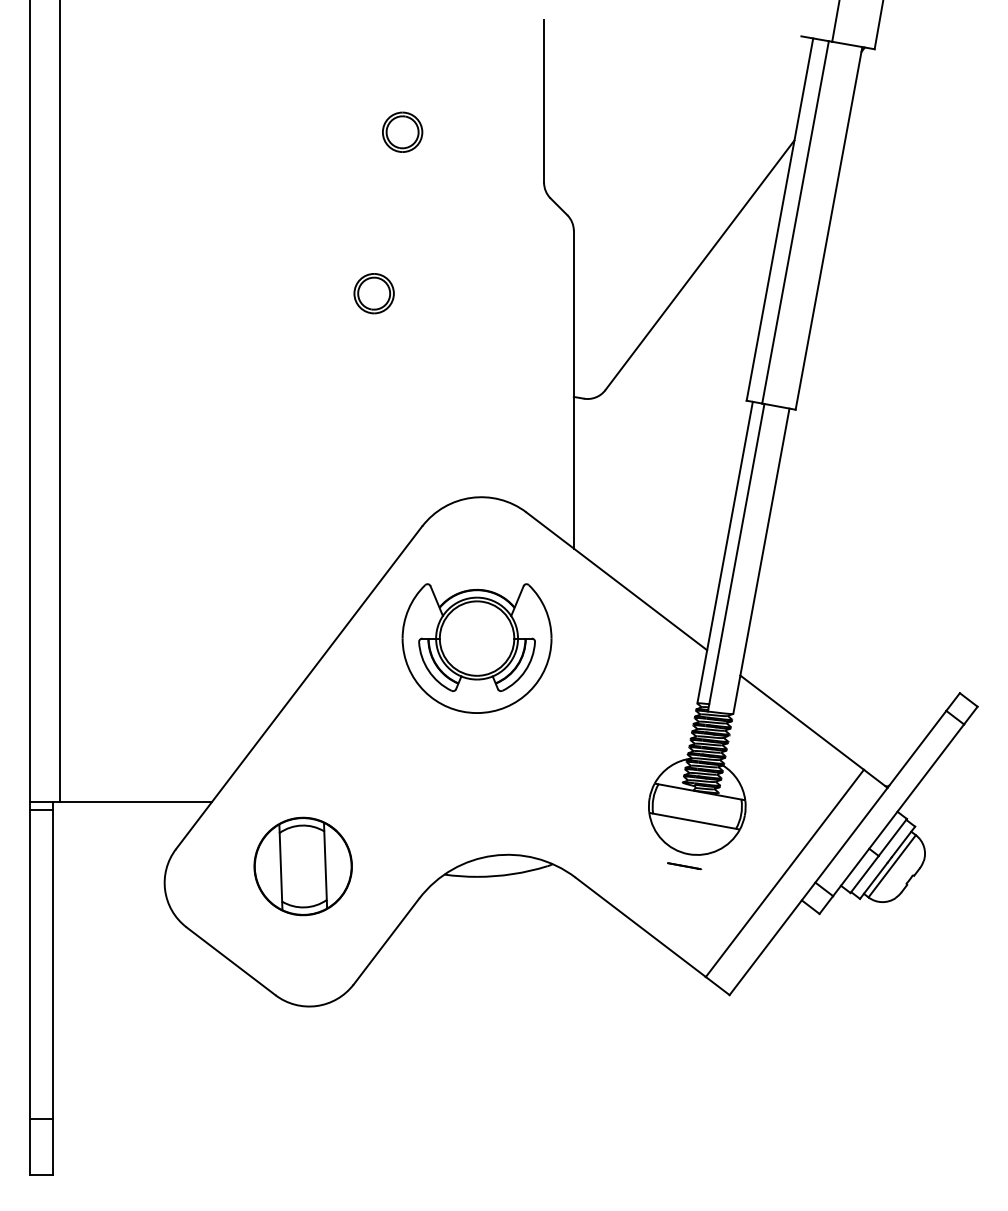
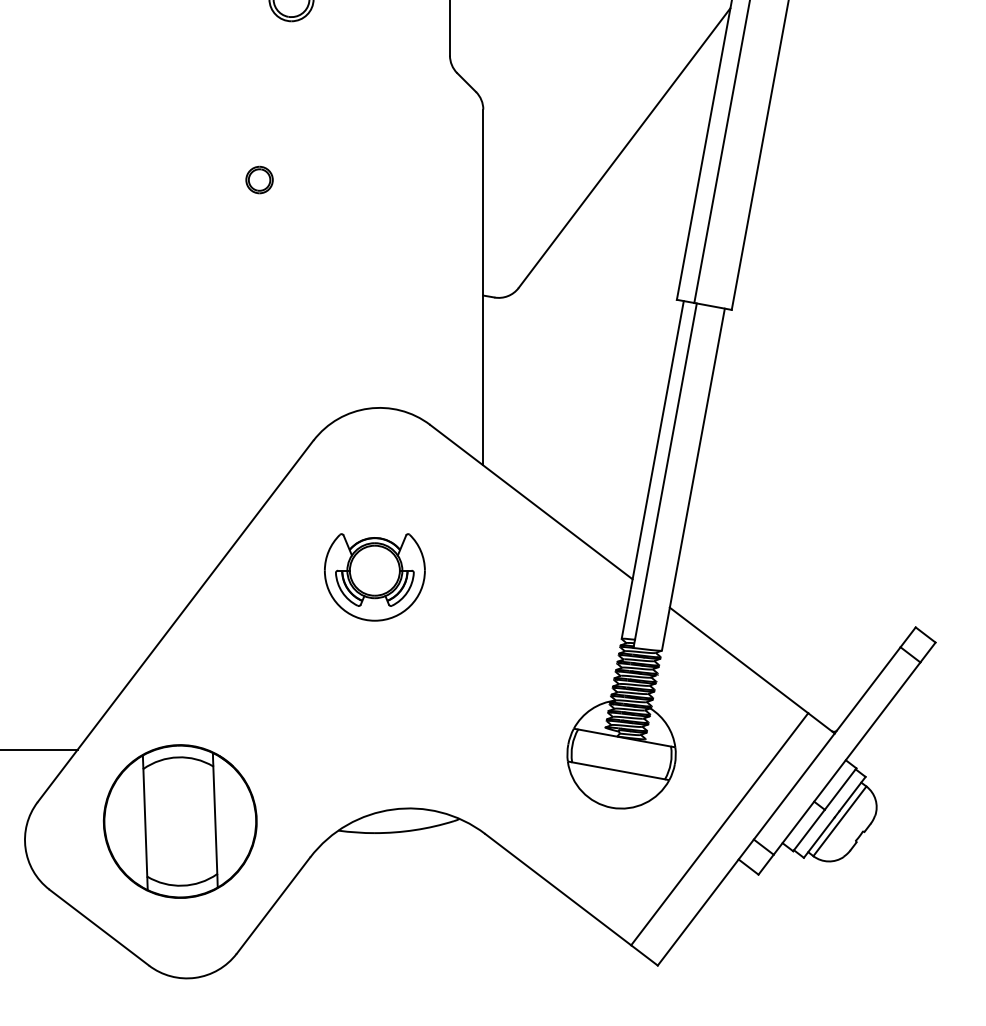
part: (373, 293) -> (258, 179), size x0.6
part: (476, 648) -> (374, 577), size x0.6
part: (302, 866) -> (179, 821), size x1.4
line: (684, 866) -> (607, 821), removed

